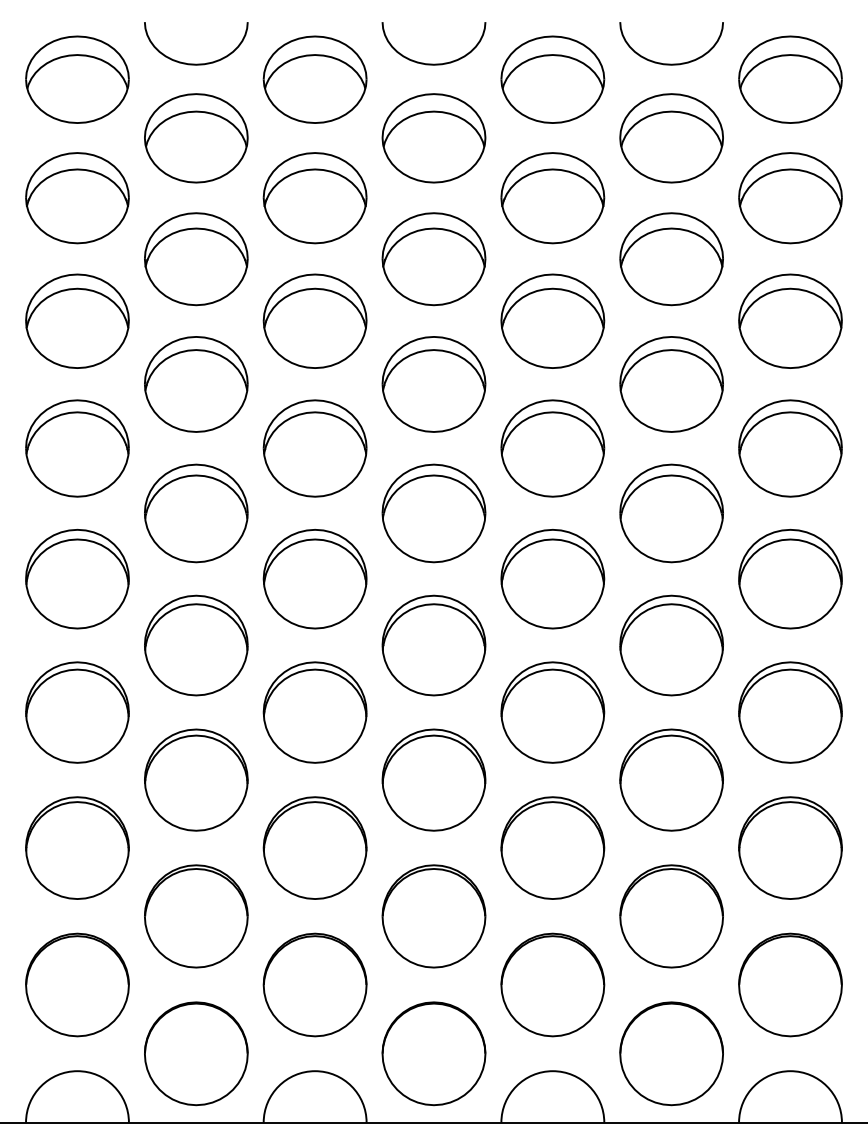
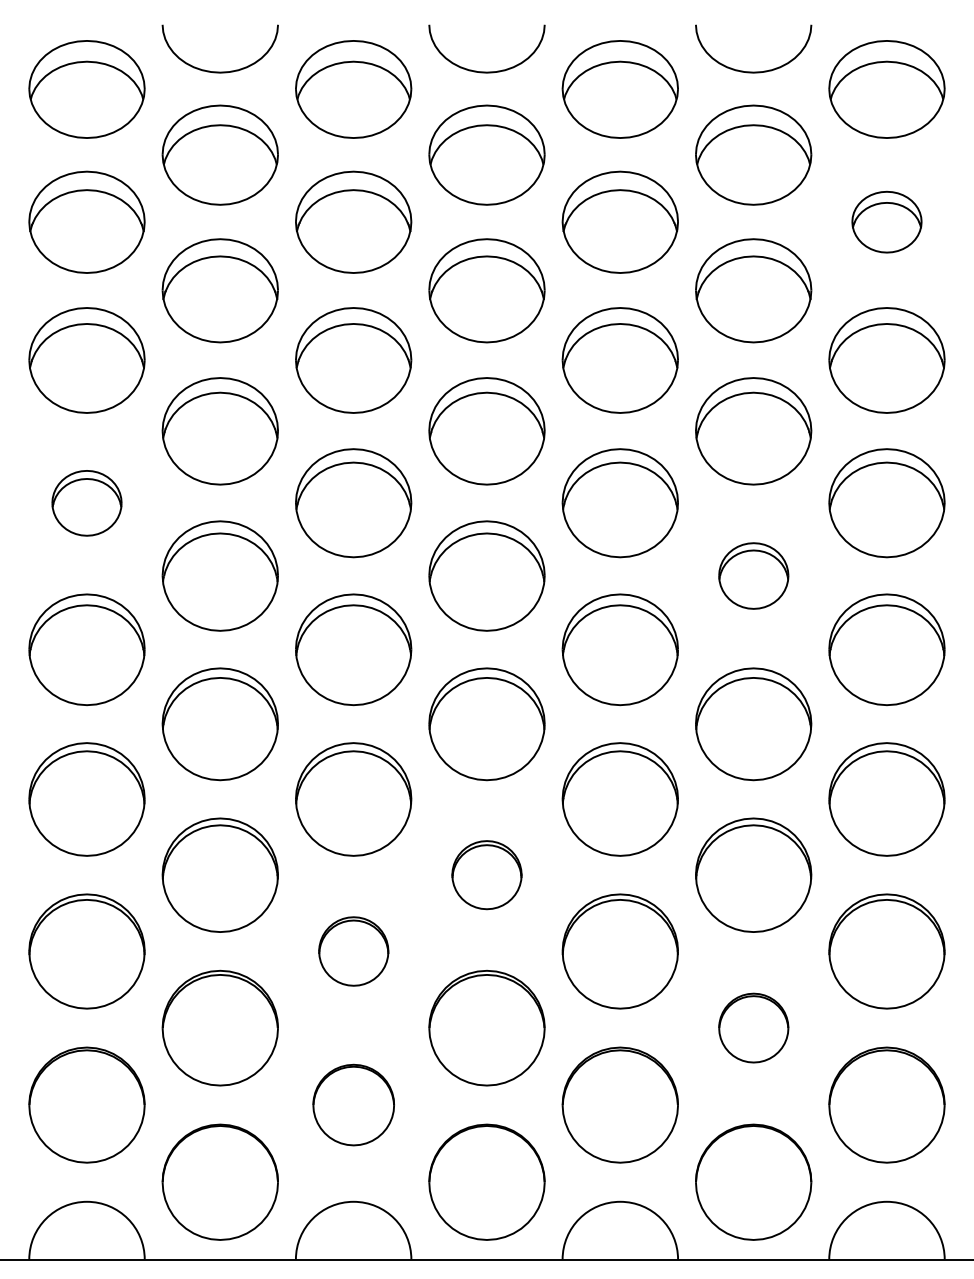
part: (790, 197) -> (886, 221), size x0.6
part: (77, 448) -> (86, 503), size x0.6
part: (671, 512) -> (753, 575), size x0.6
part: (433, 779) -> (486, 874), size x0.6
part: (315, 848) -> (353, 951), size x0.6
part: (671, 915) -> (753, 1027), size x0.6
part: (315, 984) -> (353, 1104), size x0.7

